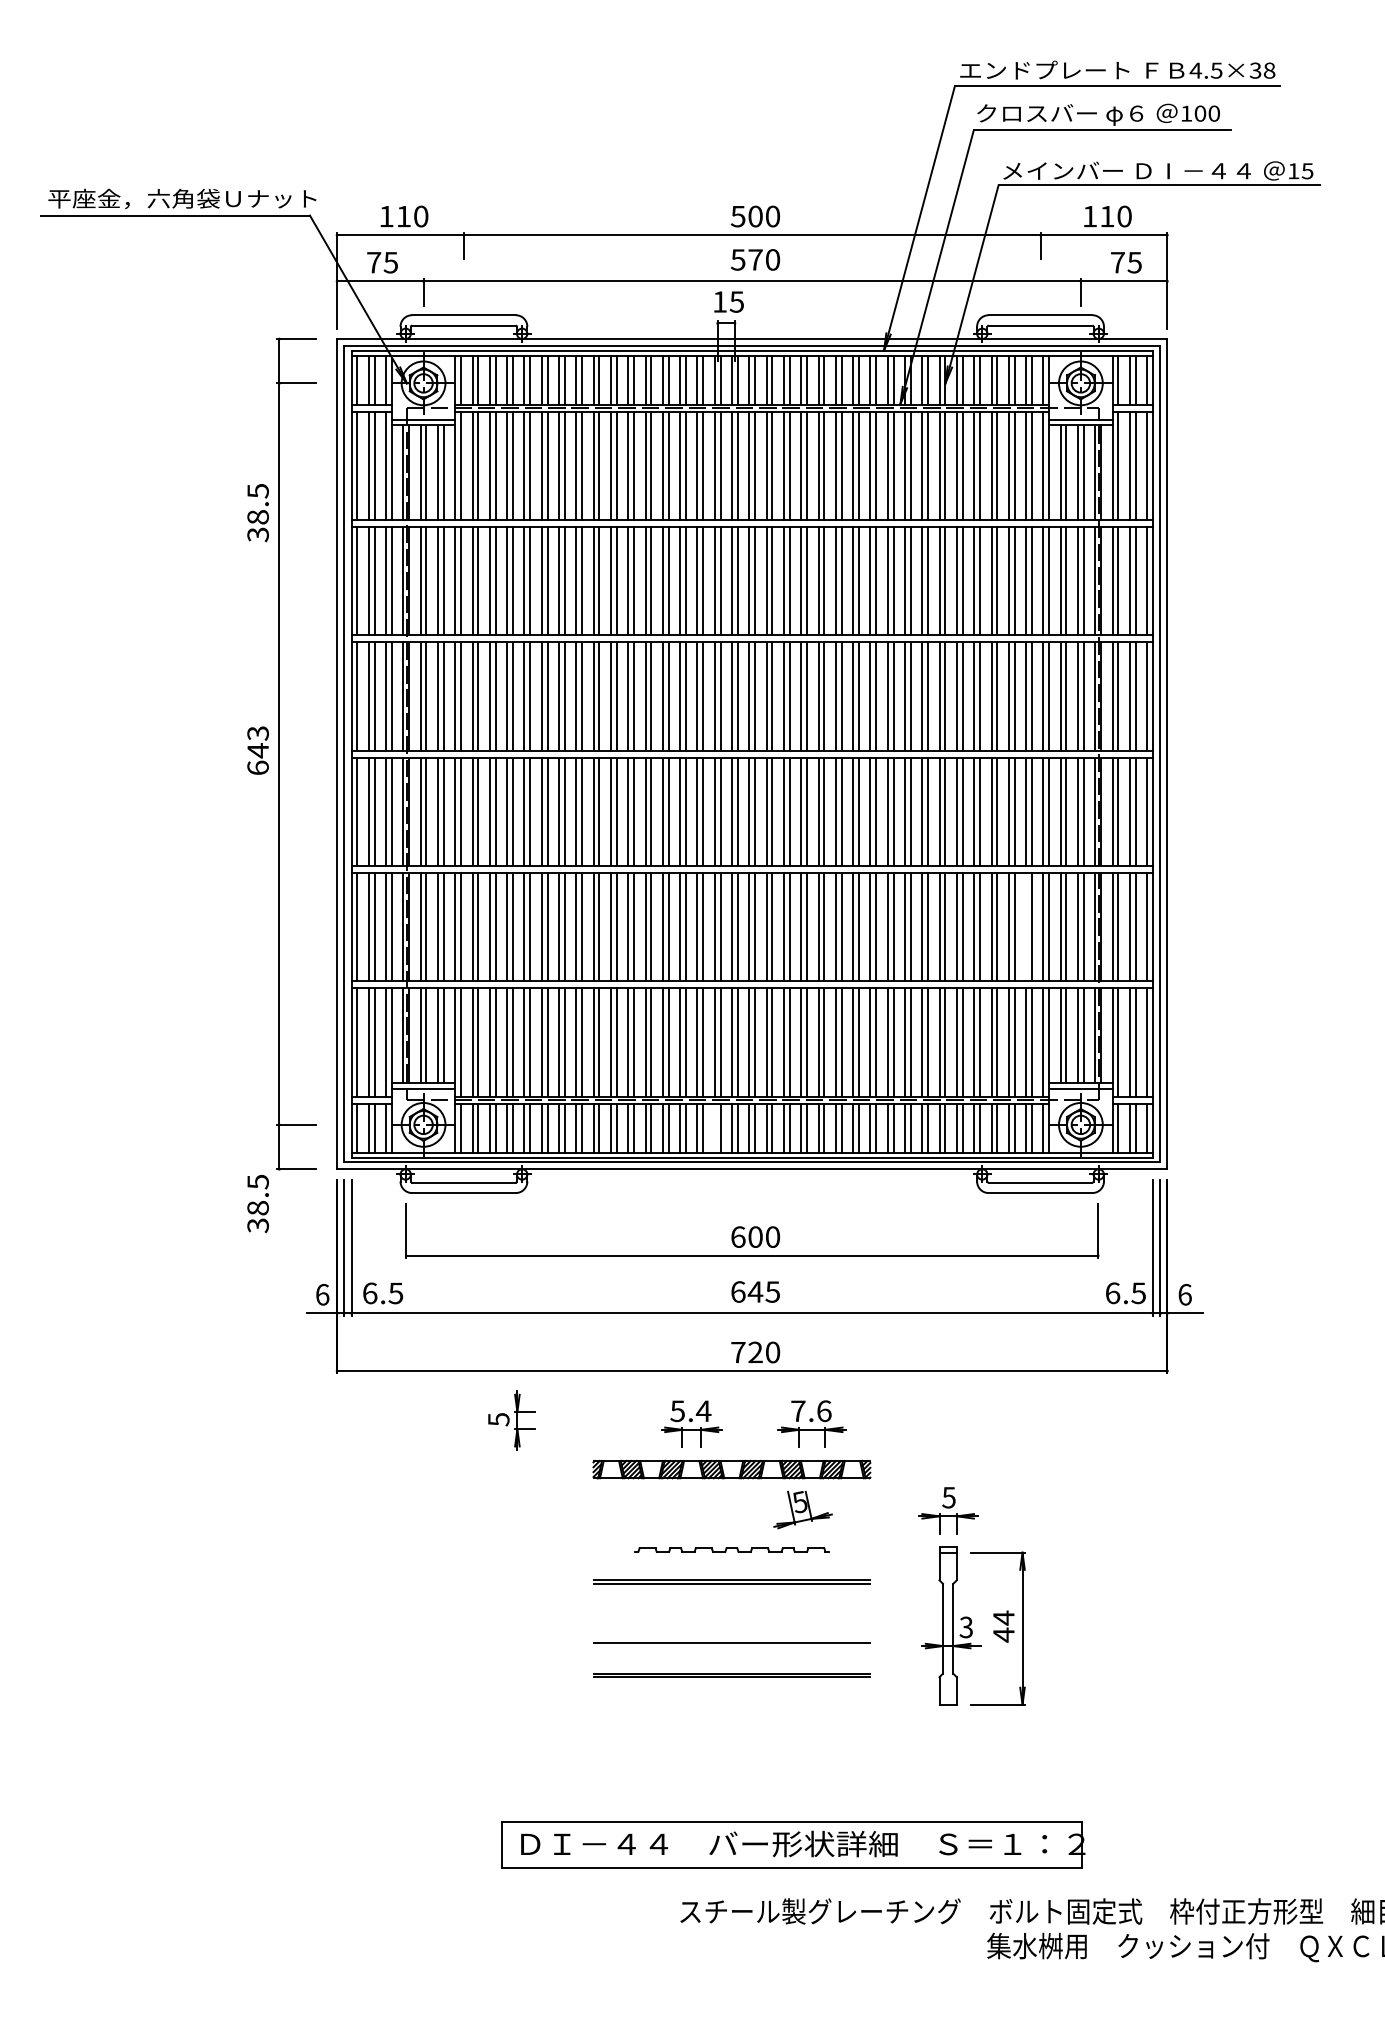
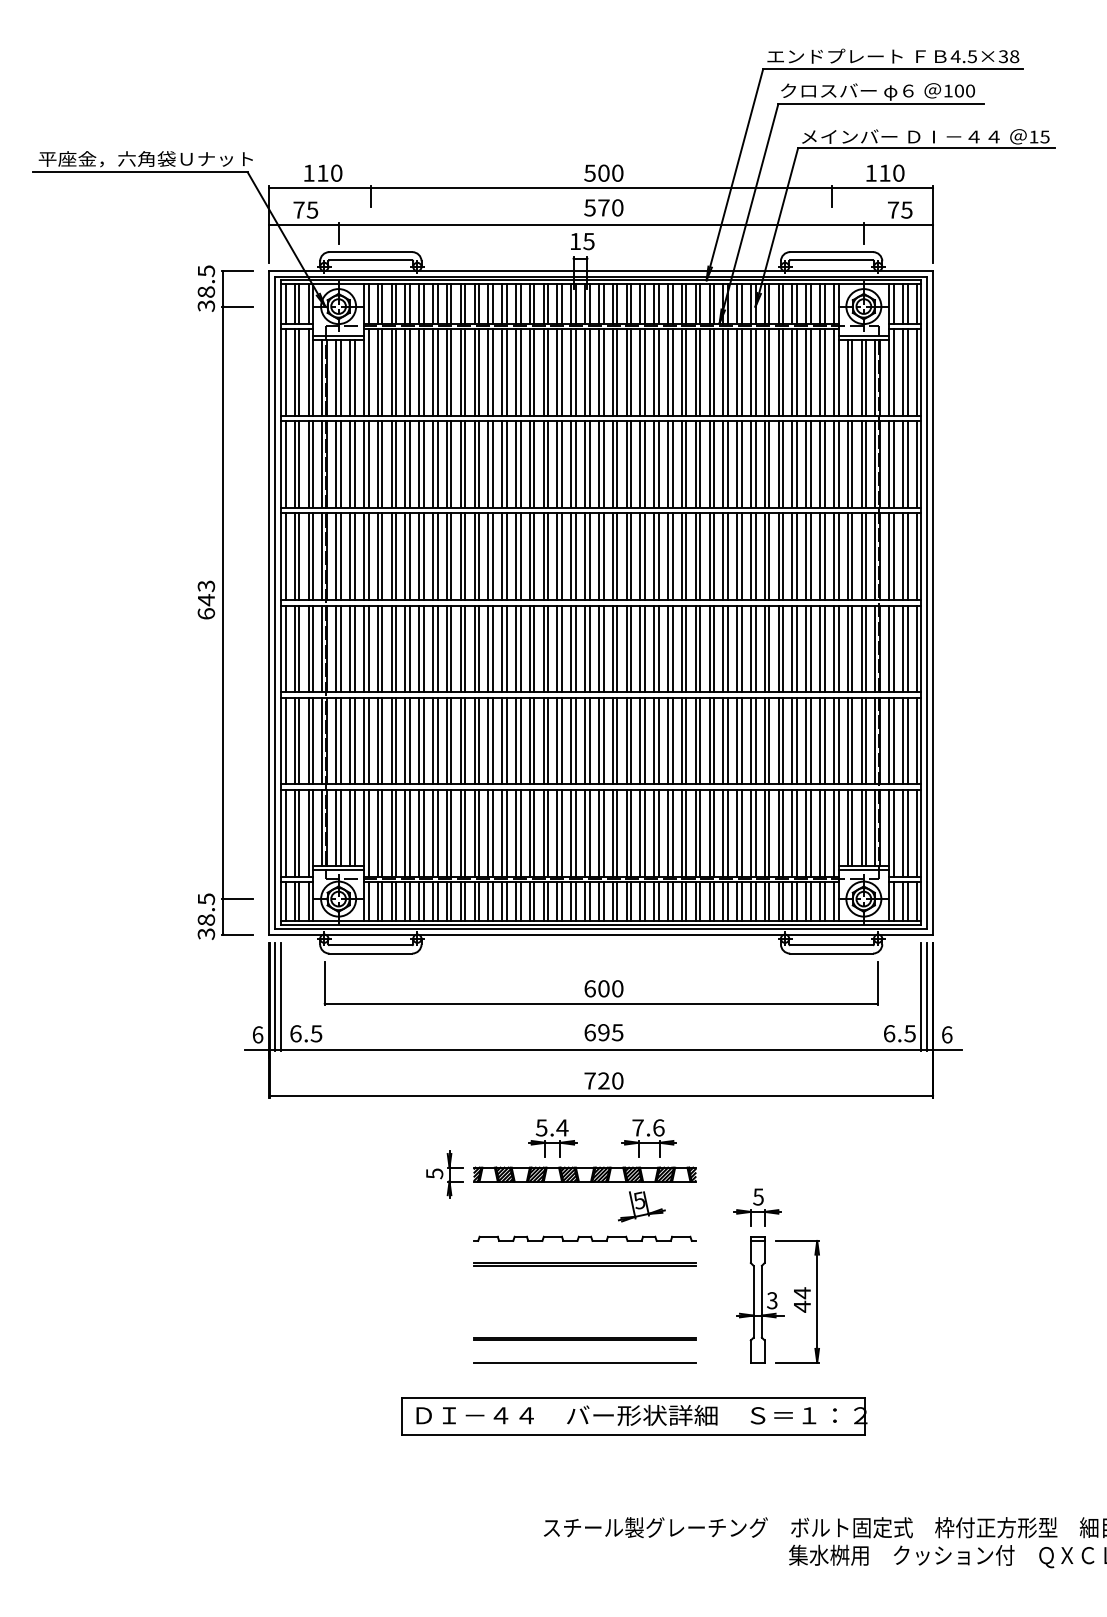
text: (257, 513) -> (205, 289), moved
line: (1026, 926) -> (820, 740), added
line: (714, 1127) -> (571, 901), added
text: (257, 1204) -> (205, 917), moved
text: (755, 1291) -> (603, 1032), 645 -> 695
part: (511, 1420) -> (444, 1174), moved
part: (731, 1549) -> (584, 1238), size x1.43
line: (731, 1642) -> (584, 1362), moved
part: (793, 1844) -> (634, 1415), moved

